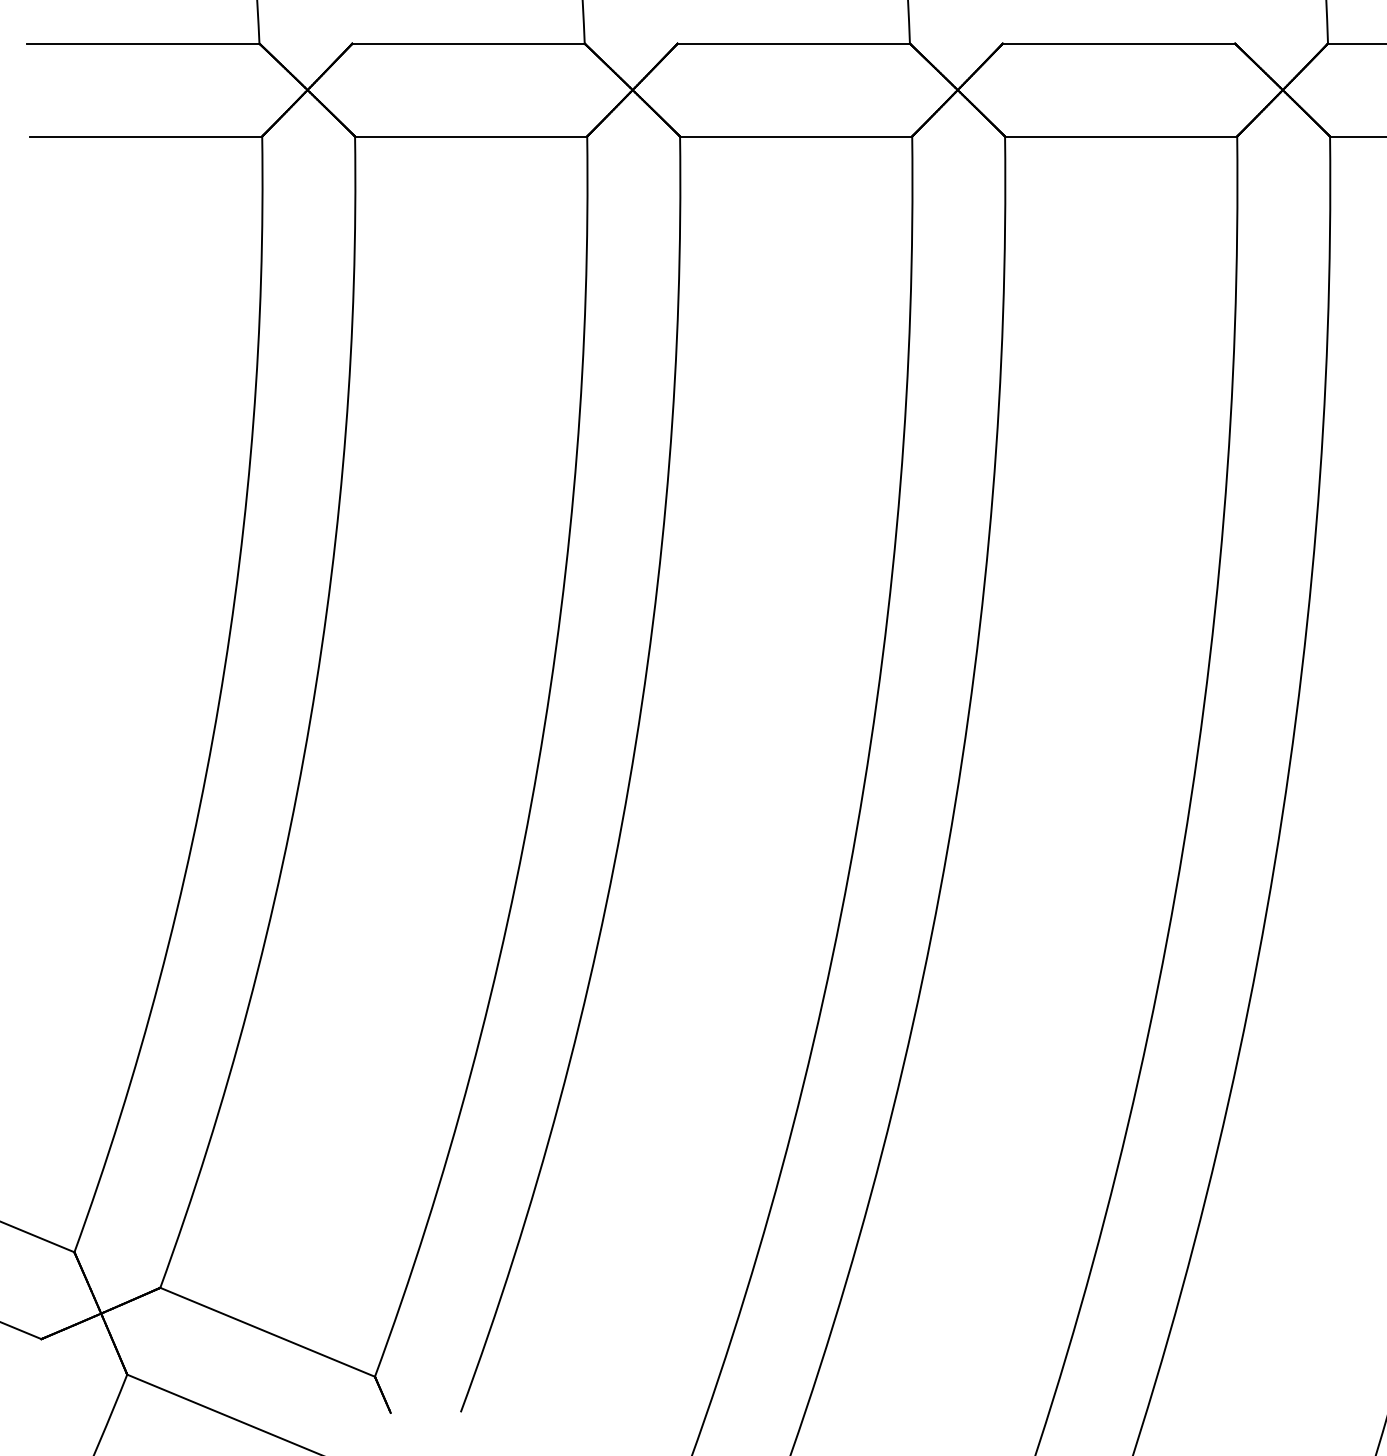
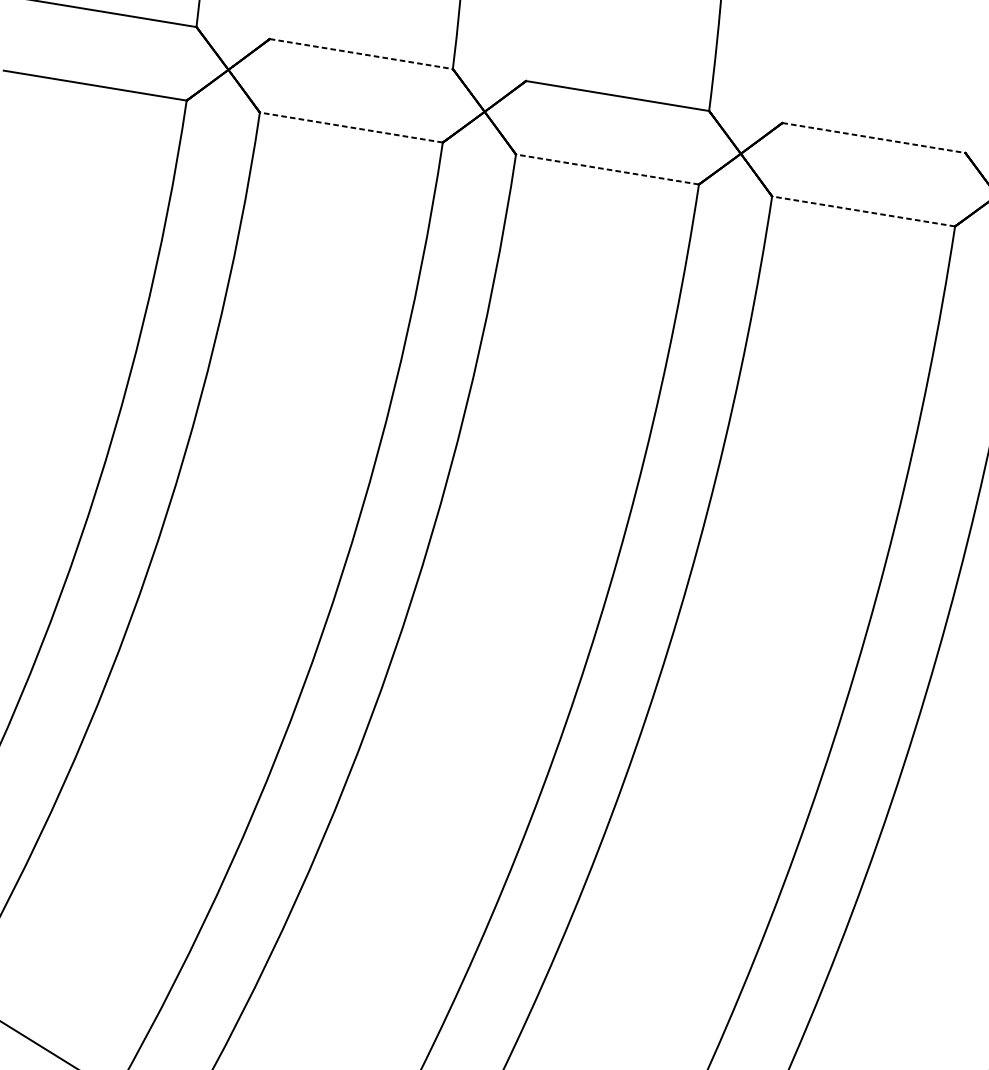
line: (469, 43) -> (362, 54), solid -> dashed
line: (1119, 43) -> (874, 137), solid -> dashed
line: (470, 136) -> (350, 127), solid -> dashed
line: (795, 136) -> (606, 169), solid -> dashed
line: (1120, 136) -> (863, 211), solid -> dashed

